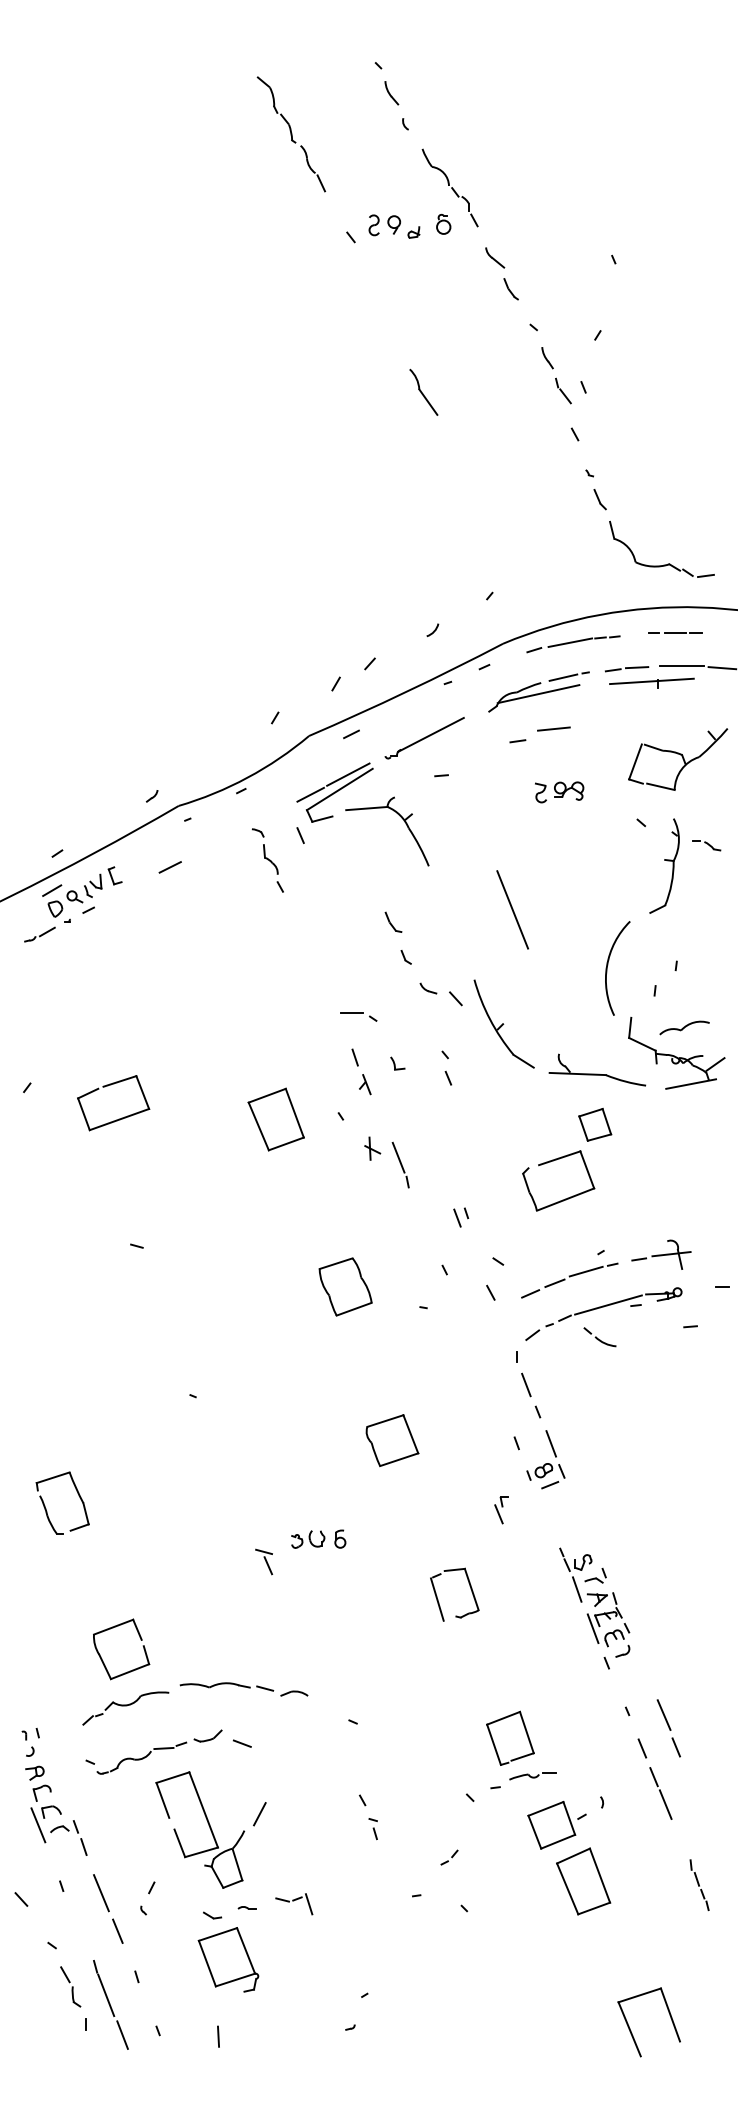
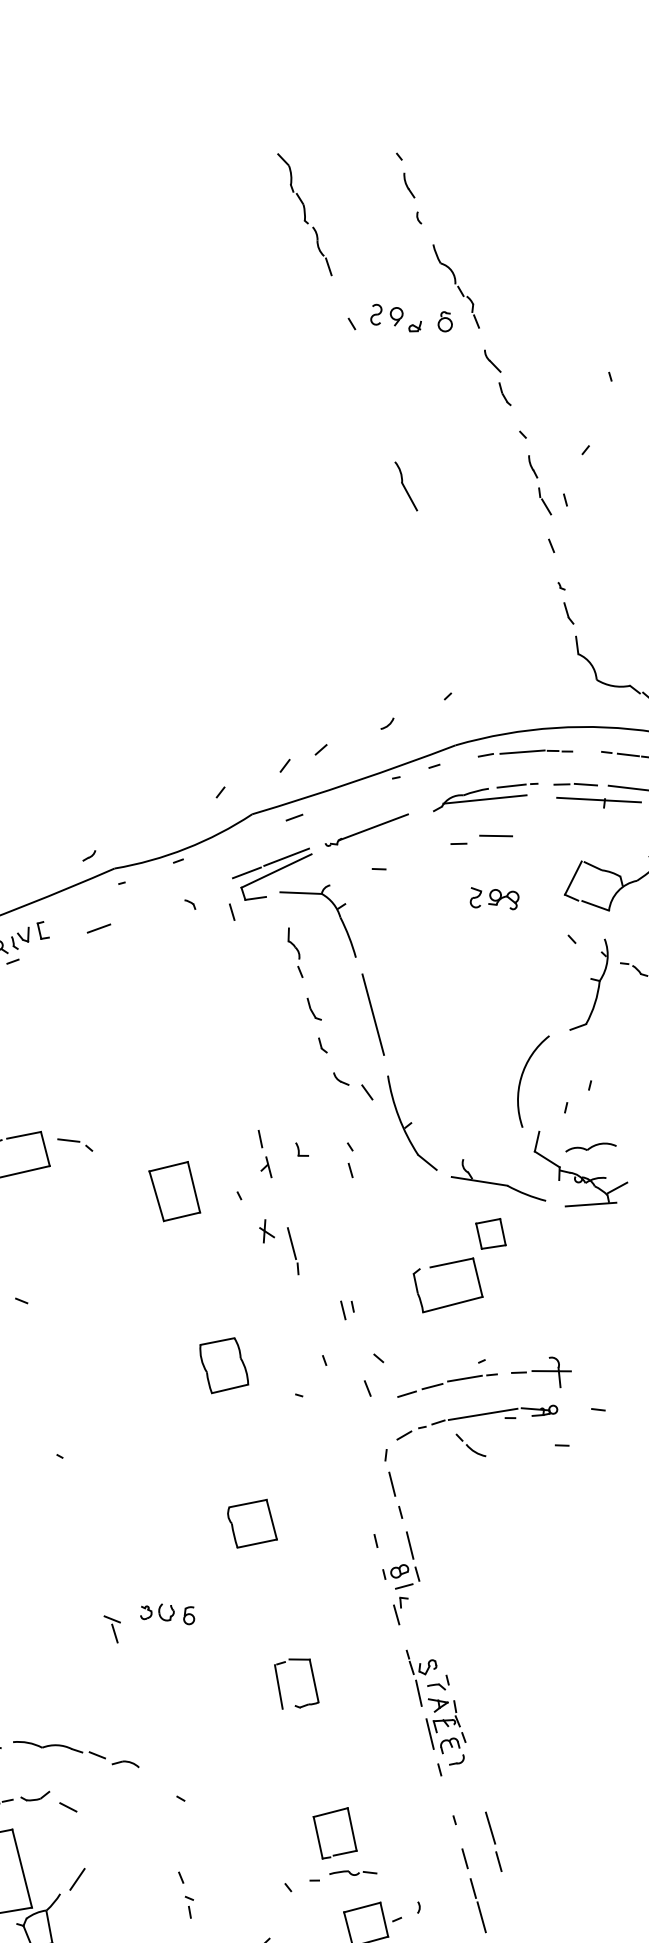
part: (273, 868) -> (295, 952), moved
line: (512, 909) -> (373, 1014), moved
part: (358, 1016) -> (74, 1144), moved
part: (501, 1510) -> (399, 1611), moved

